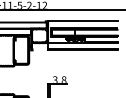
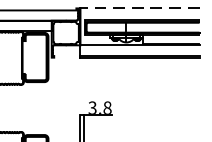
line: (82, 21) -> (138, 8), solid -> dashed

